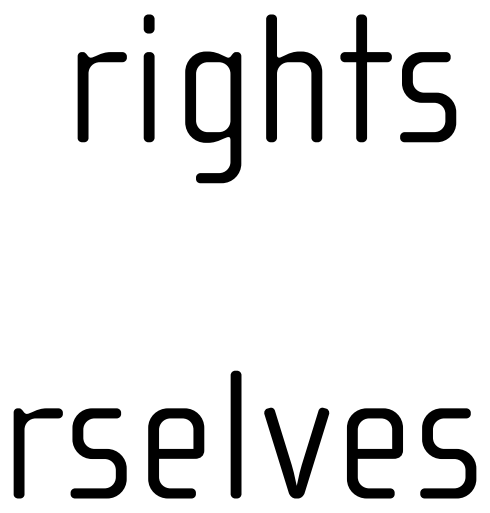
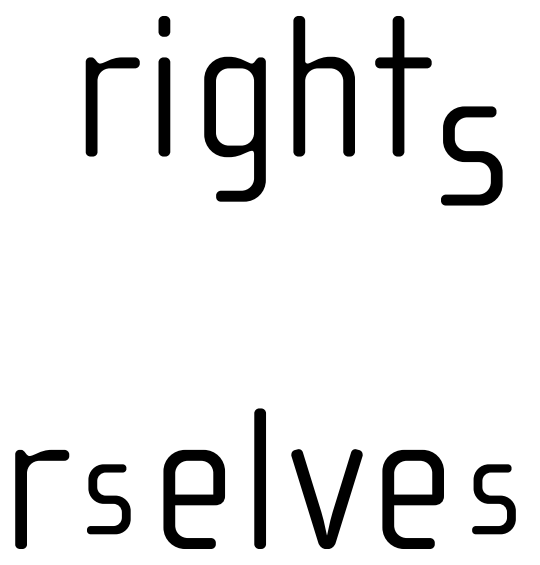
part: (427, 96) -> (471, 155), moved
part: (98, 452) -> (108, 498), size x0.7
part: (447, 452) -> (493, 498), size x0.7

